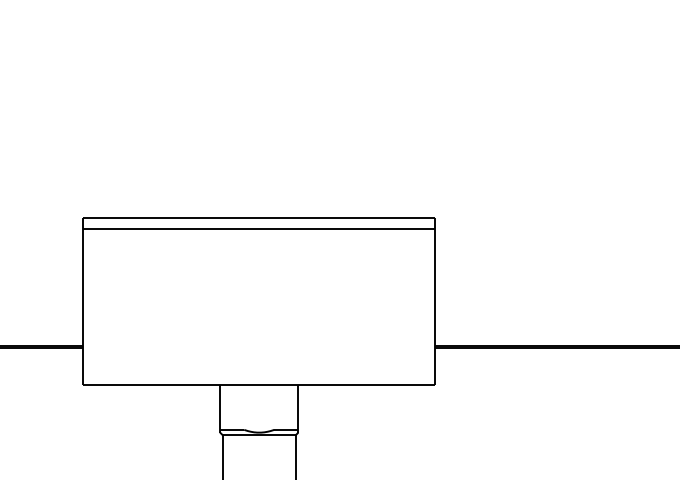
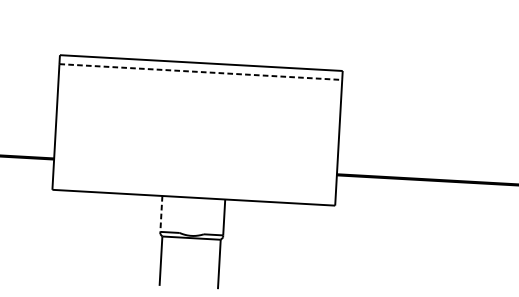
line: (259, 228) -> (201, 71), solid -> dashed
line: (220, 407) -> (161, 213), solid -> dashed

